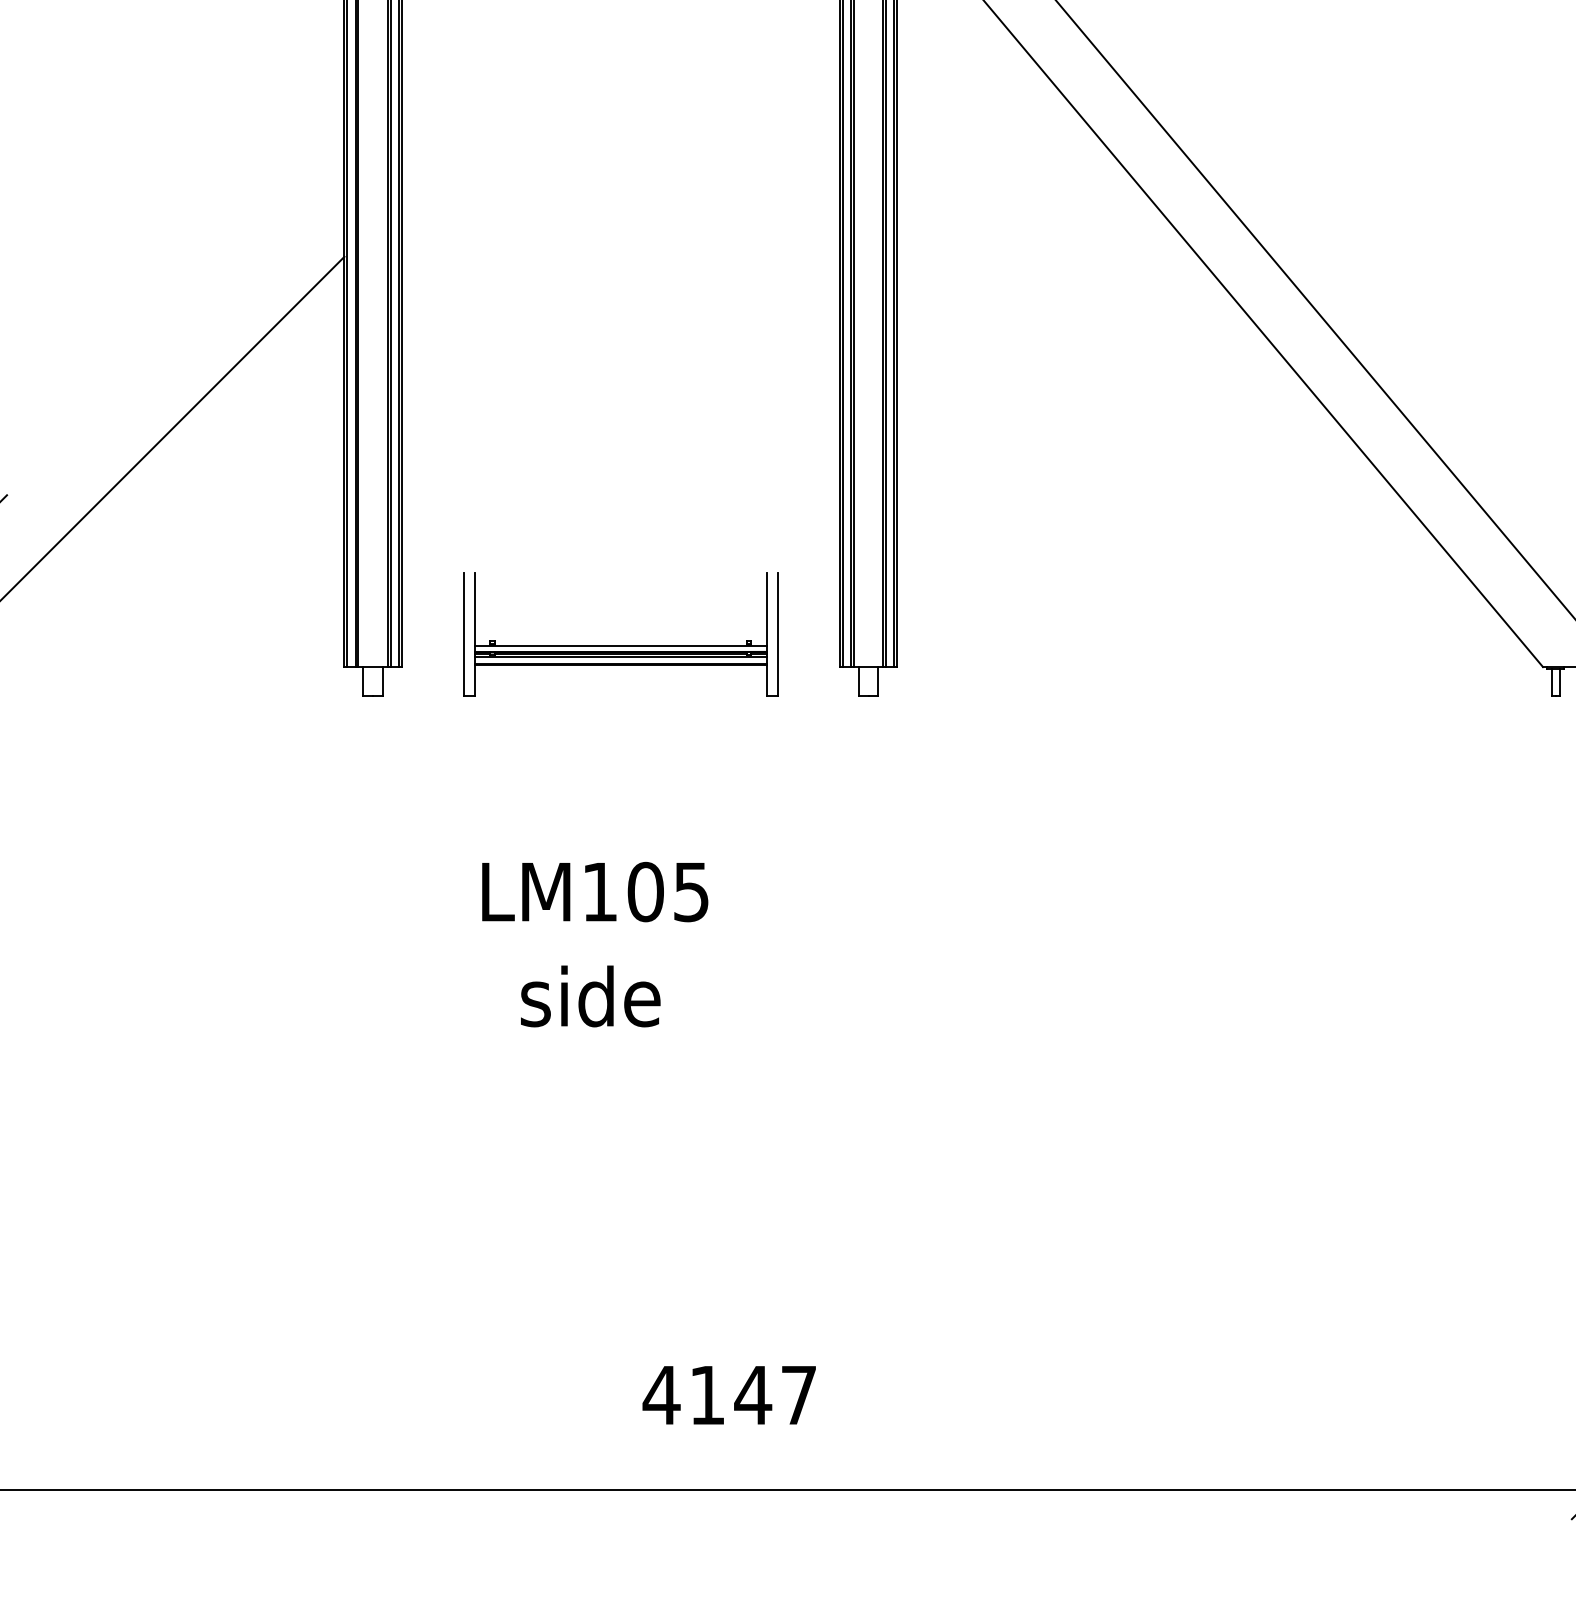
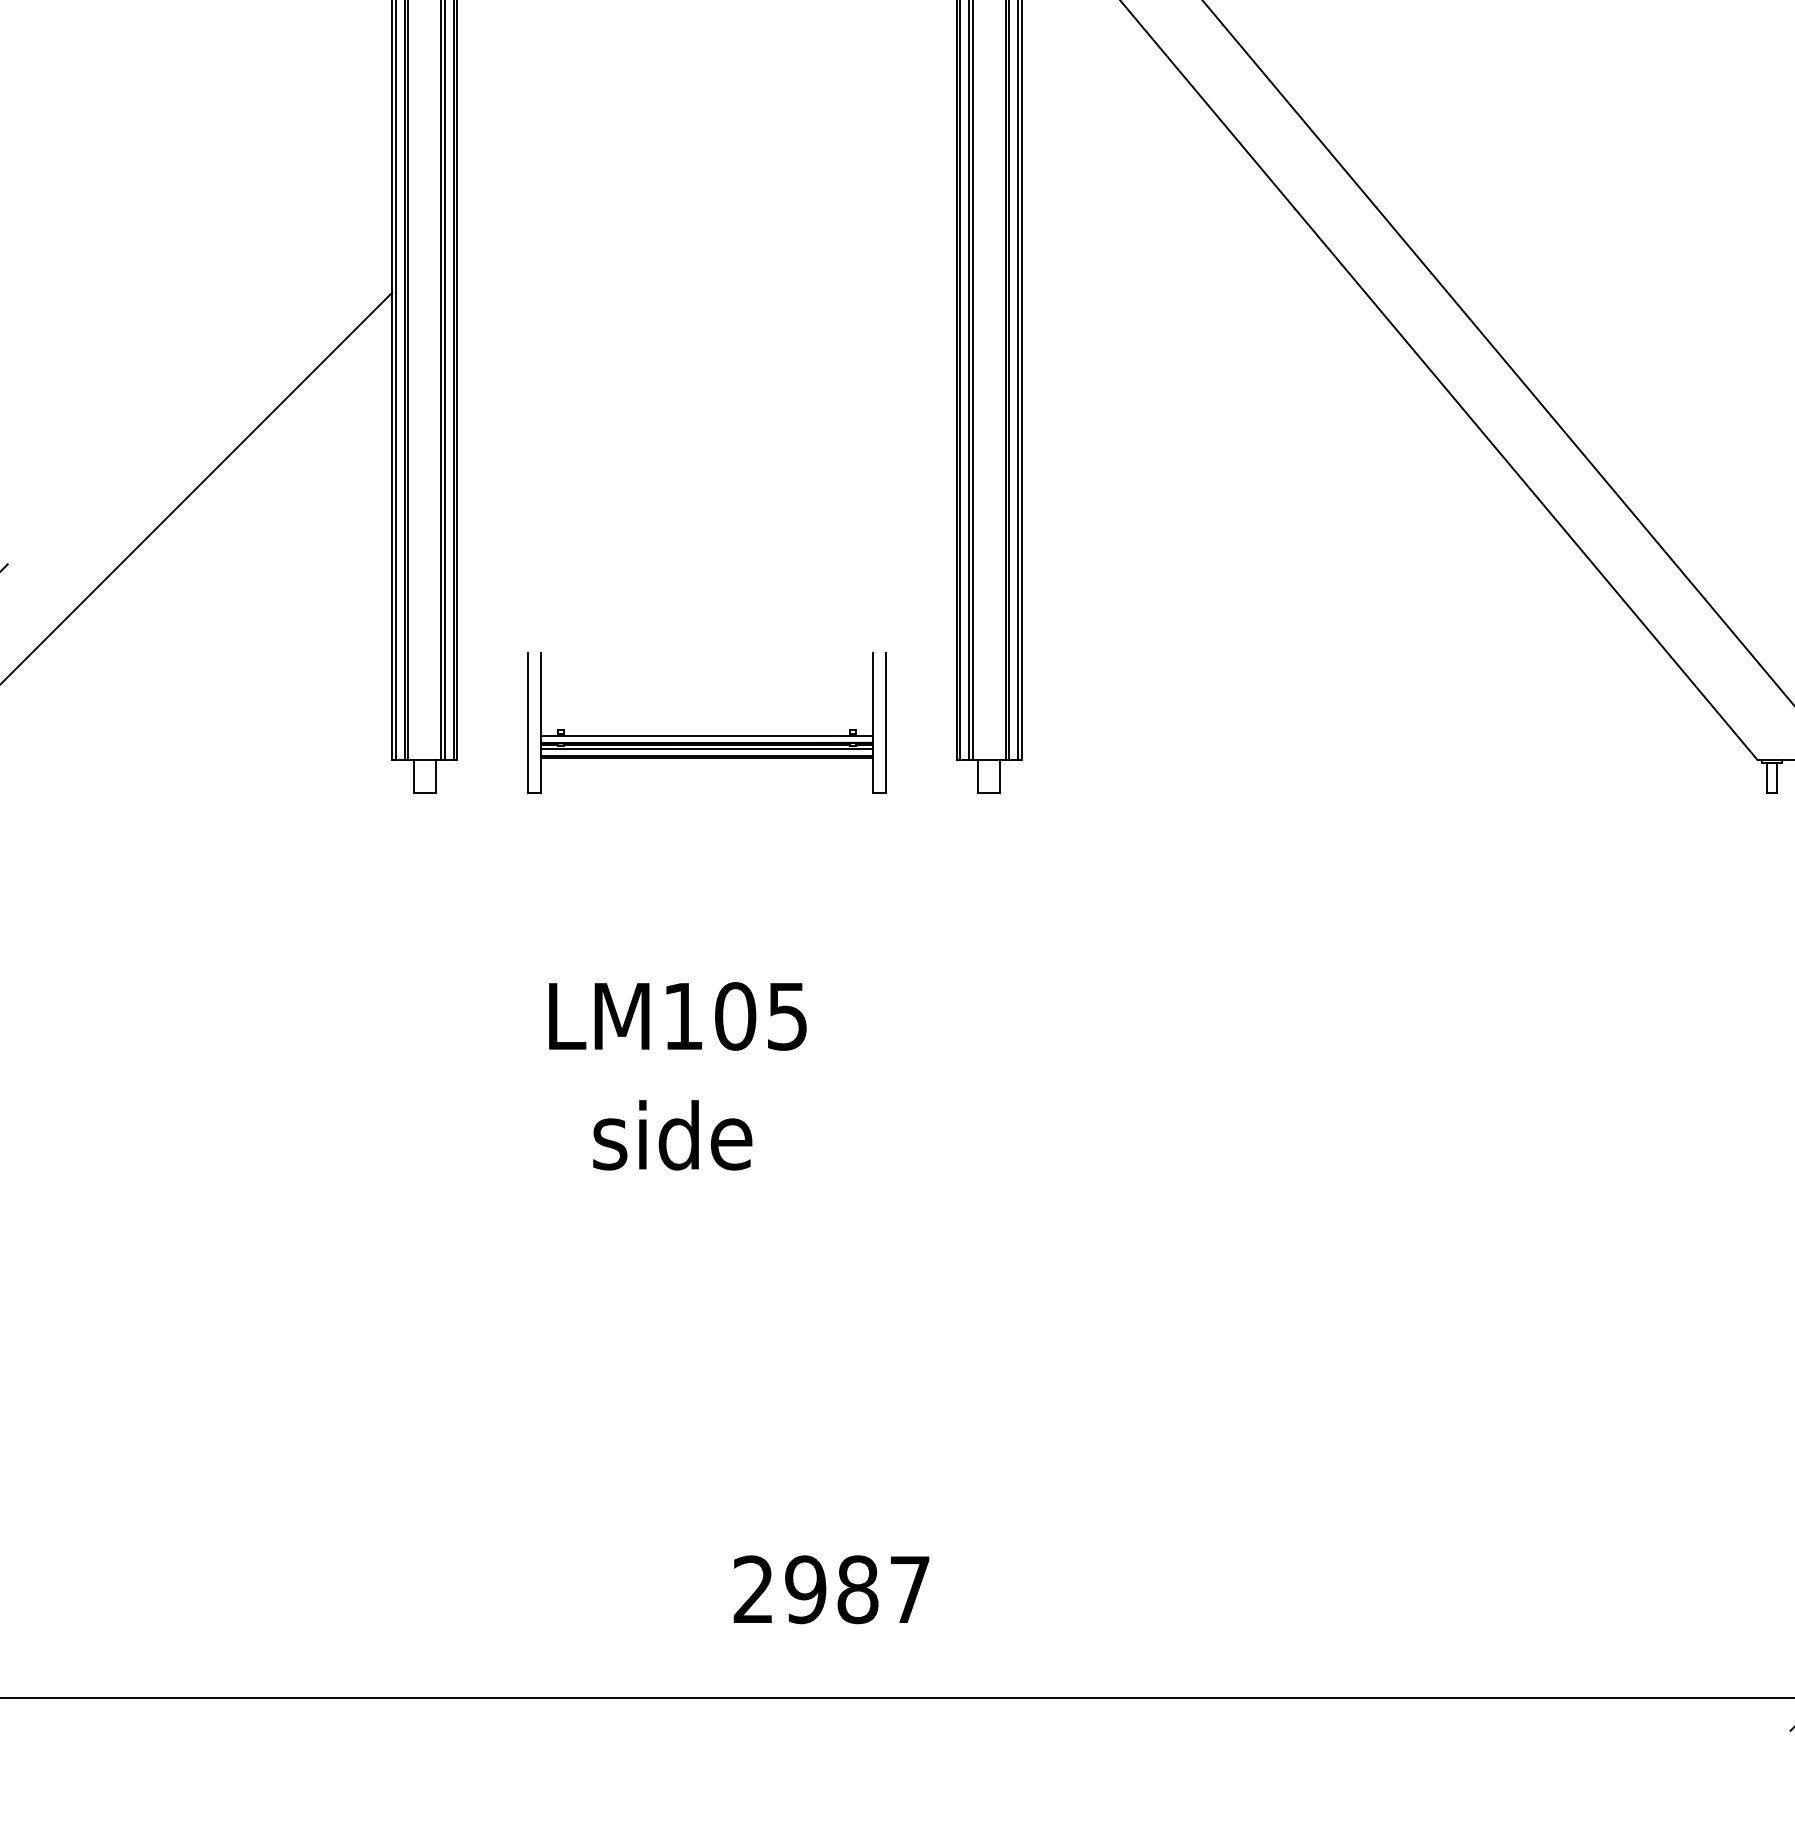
text: (707, 1395) -> (805, 1589), 4147 -> 2987

